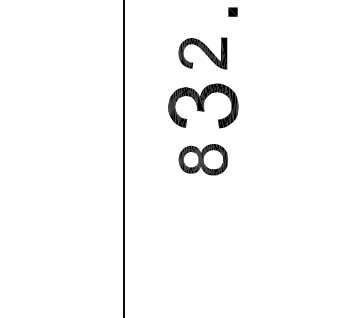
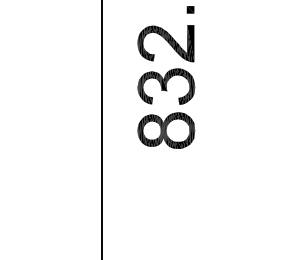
part: (202, 53) -> (165, 43), size x1.43
part: (203, 159) -> (166, 130), size x1.43

